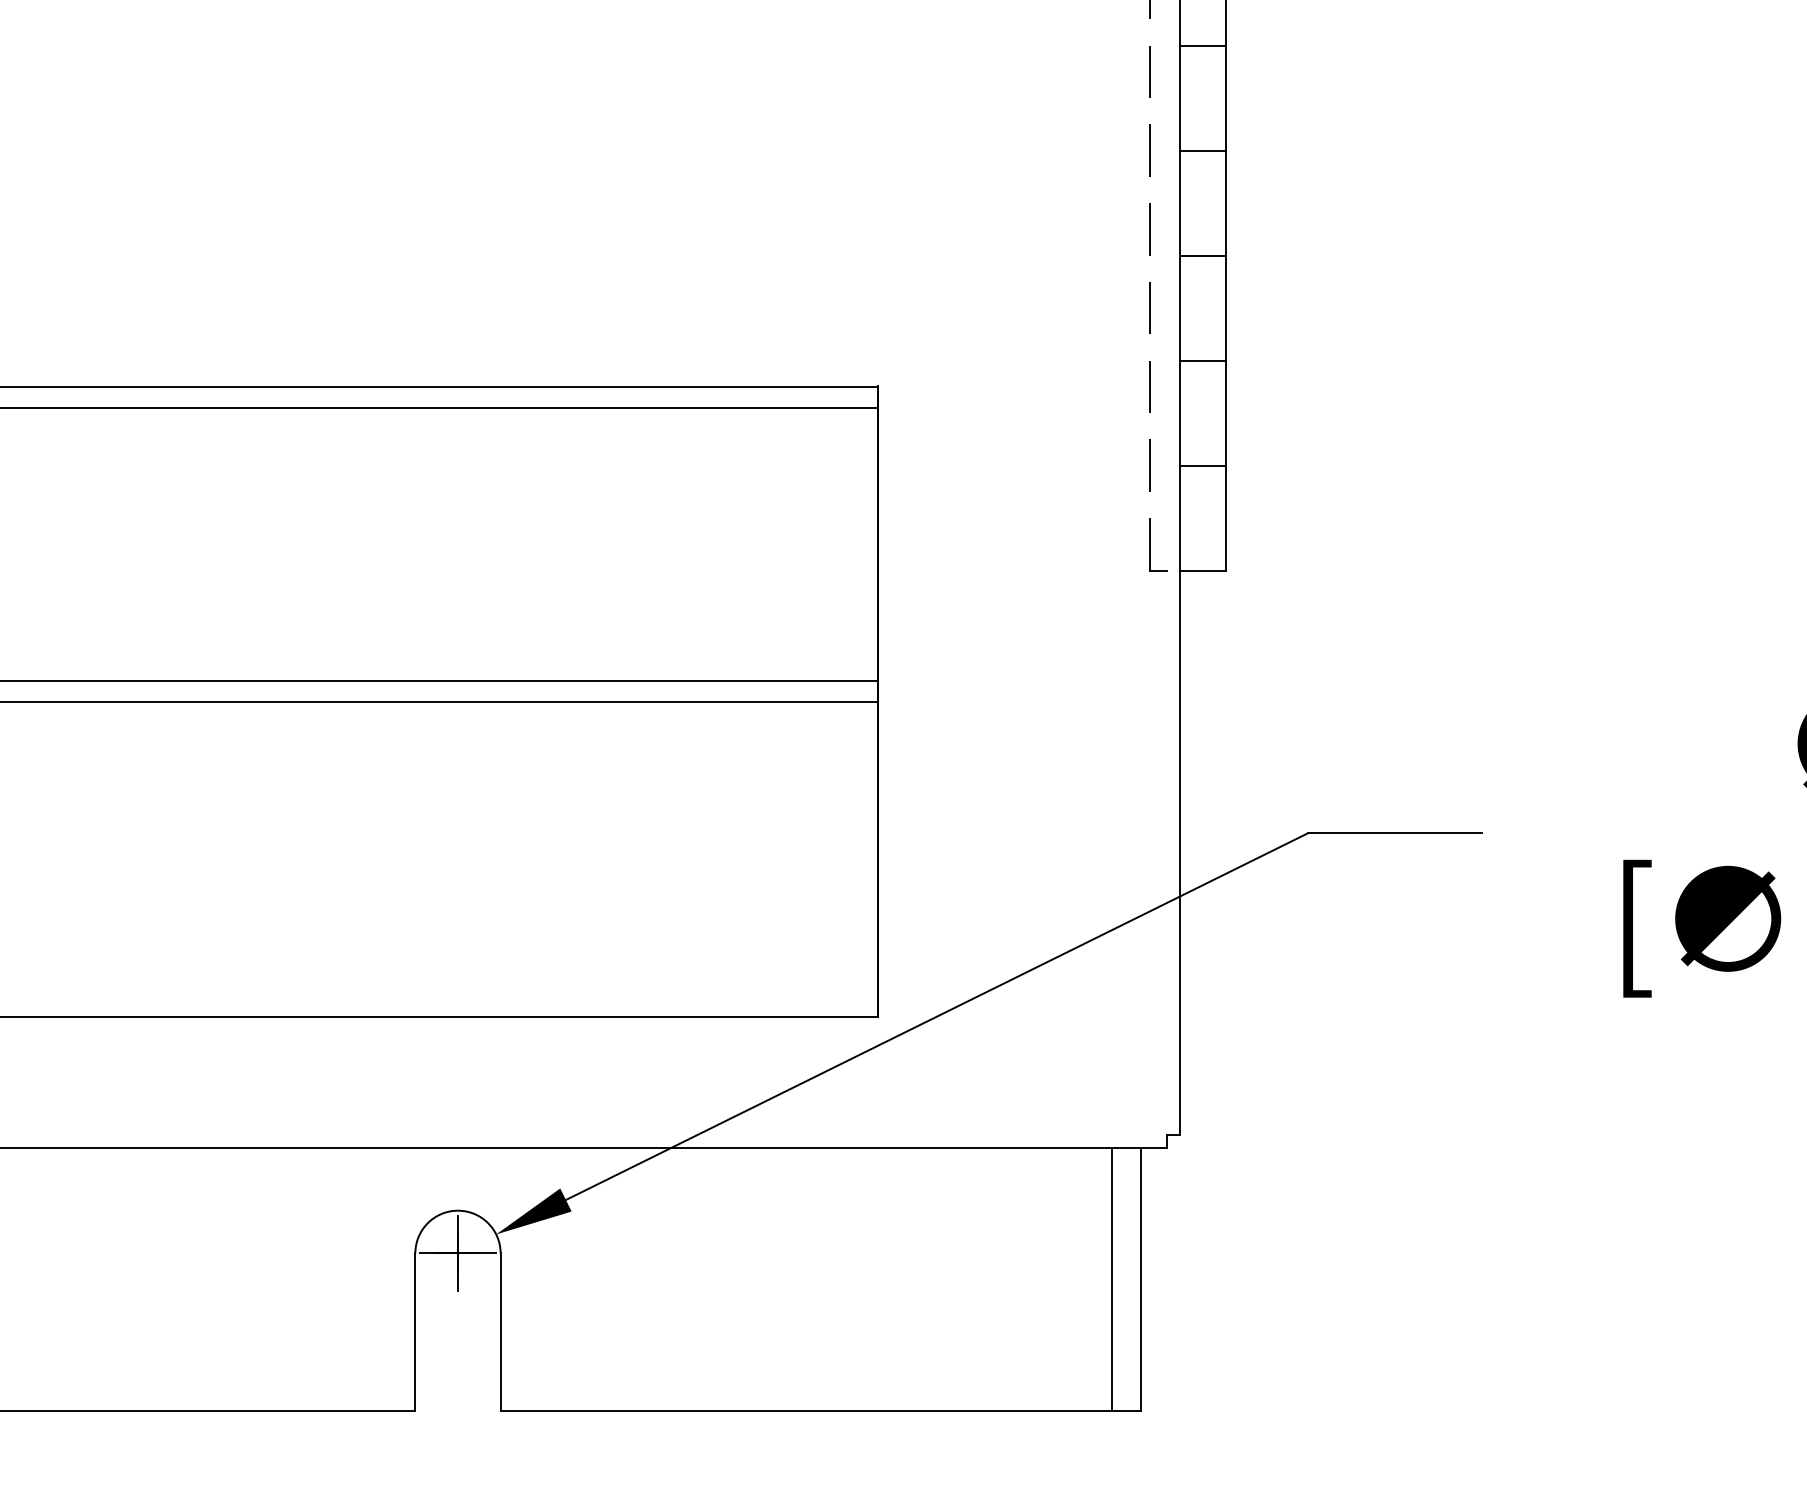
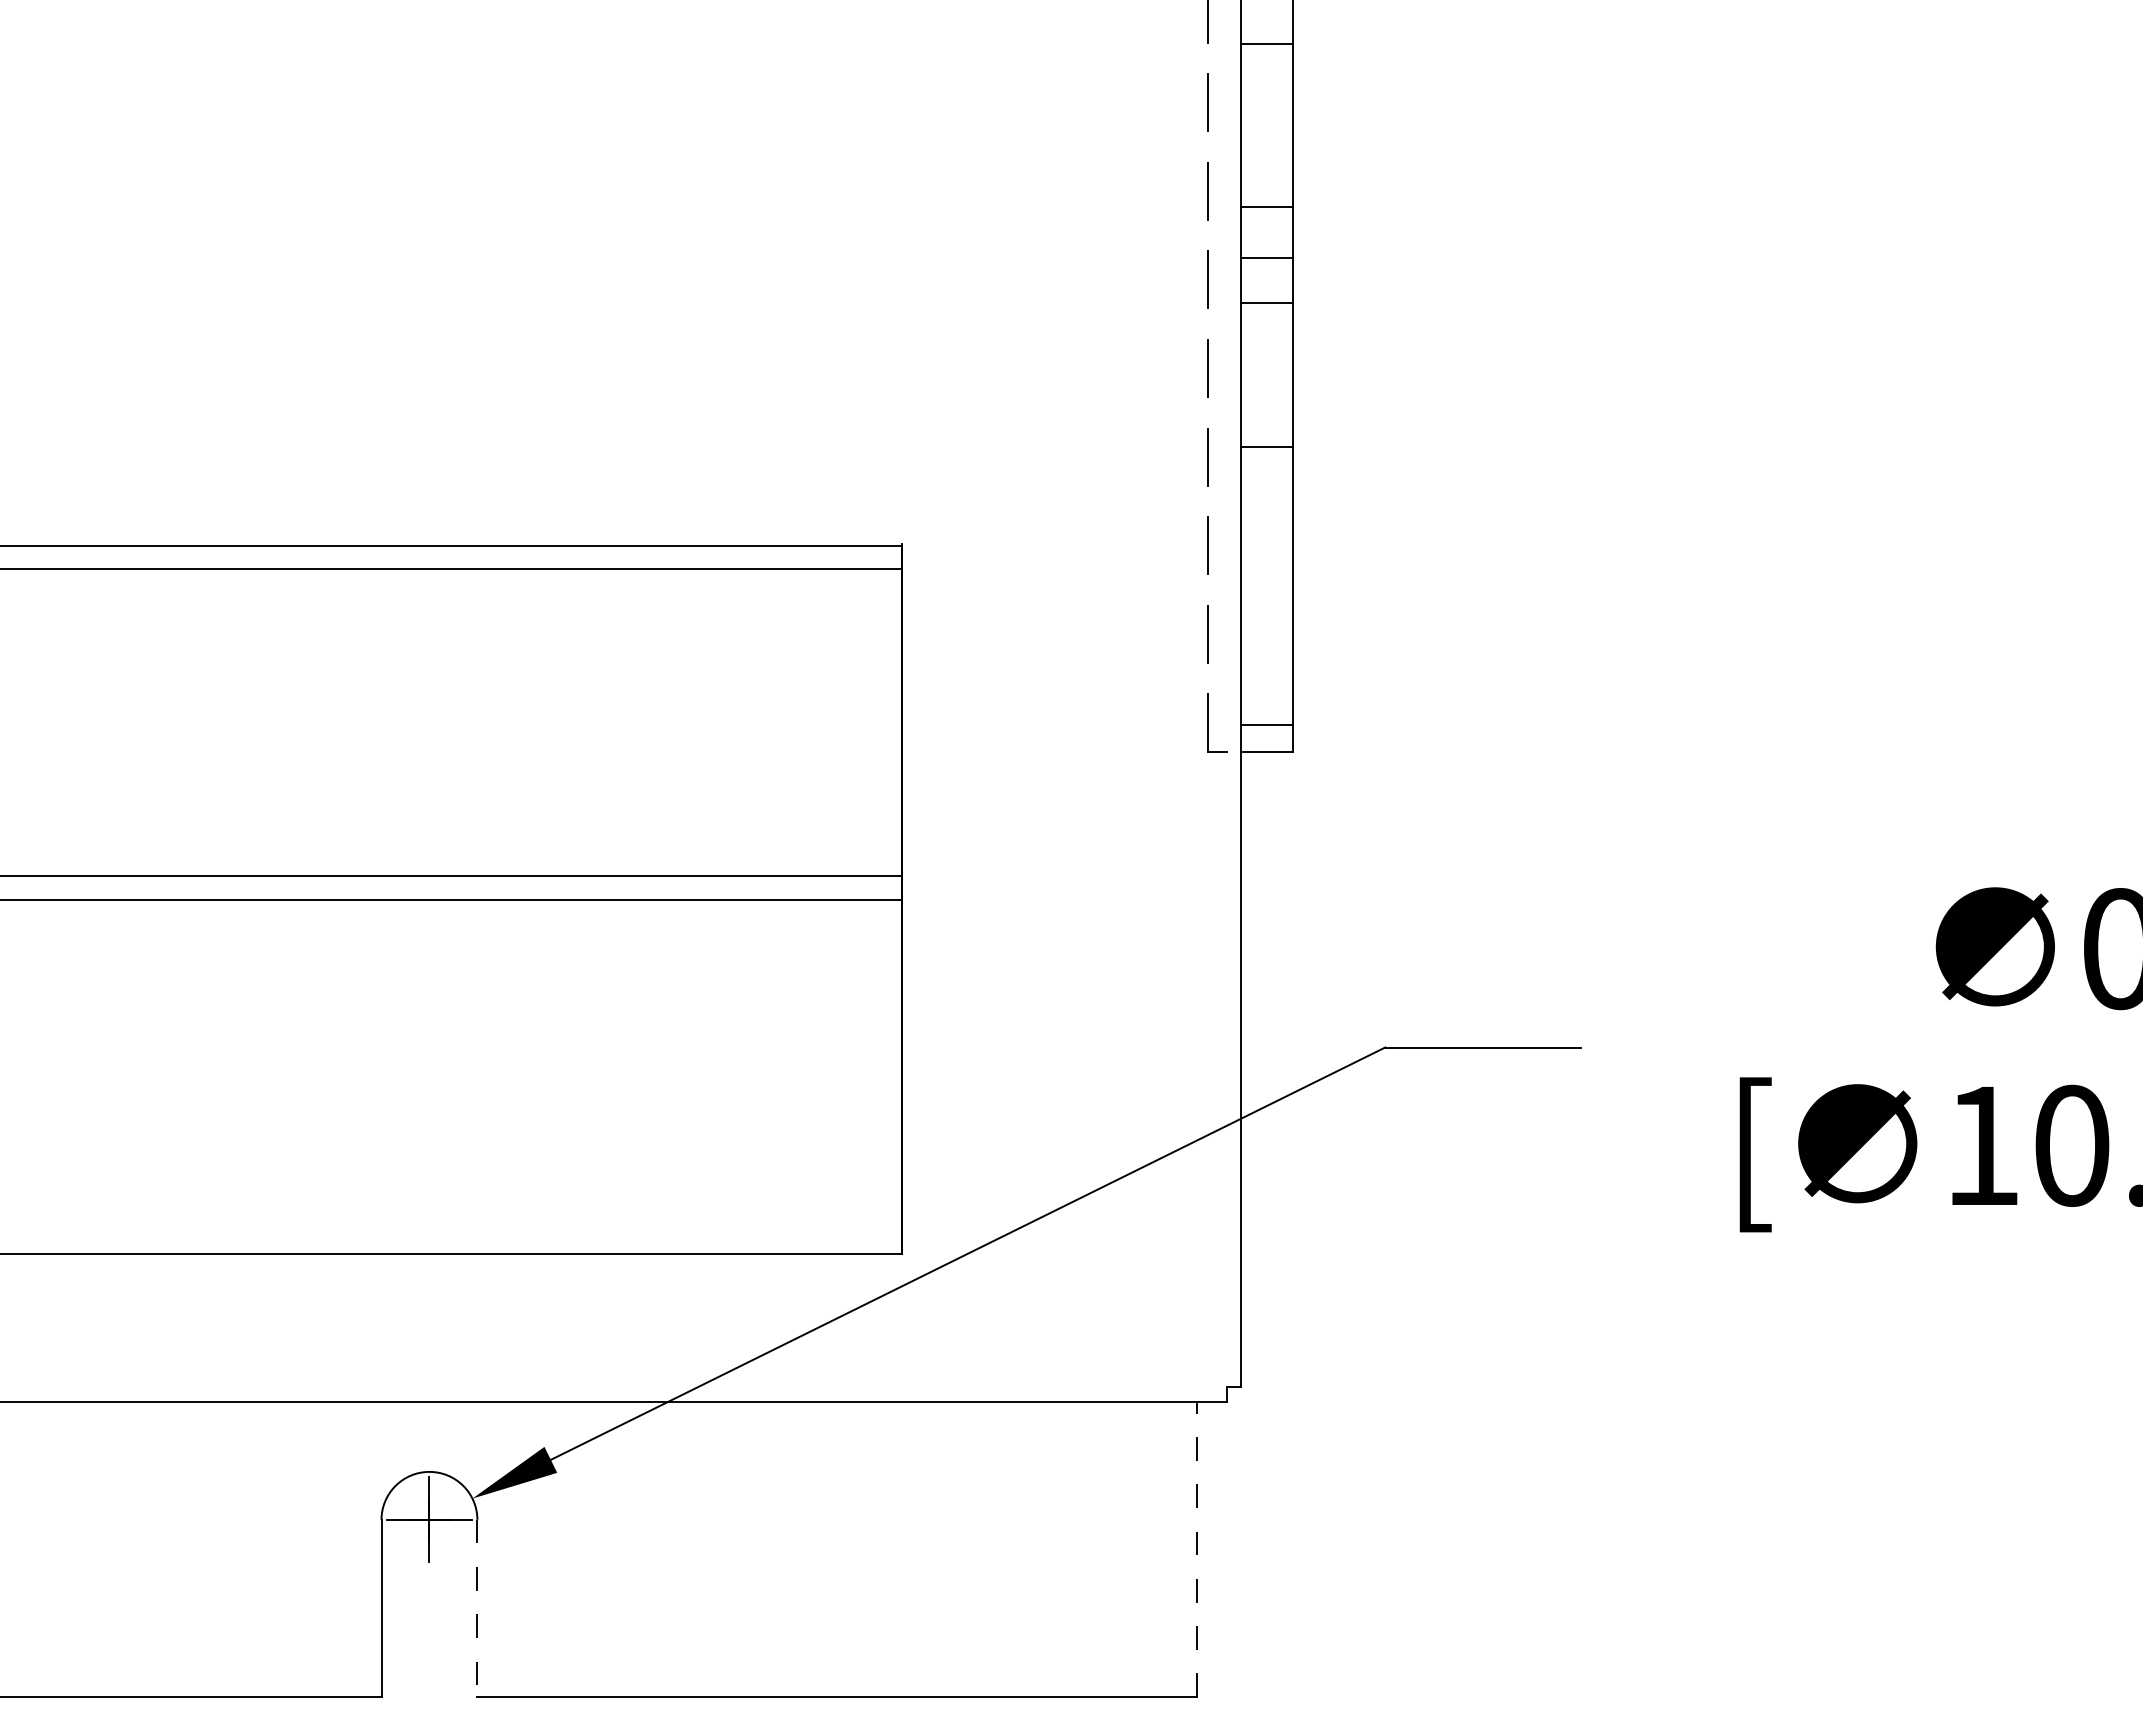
line: (1203, 45) -> (1267, 257), moved
line: (1203, 150) -> (1267, 206), moved
line: (1203, 256) -> (1267, 303), moved
line: (1203, 361) -> (1267, 447), moved
line: (1203, 465) -> (1267, 725), moved
line: (1112, 1278) -> (1165, 1548), removed
line: (1141, 1279) -> (1197, 1549), solid -> dashed
line: (500, 1332) -> (477, 1608), solid -> dashed

